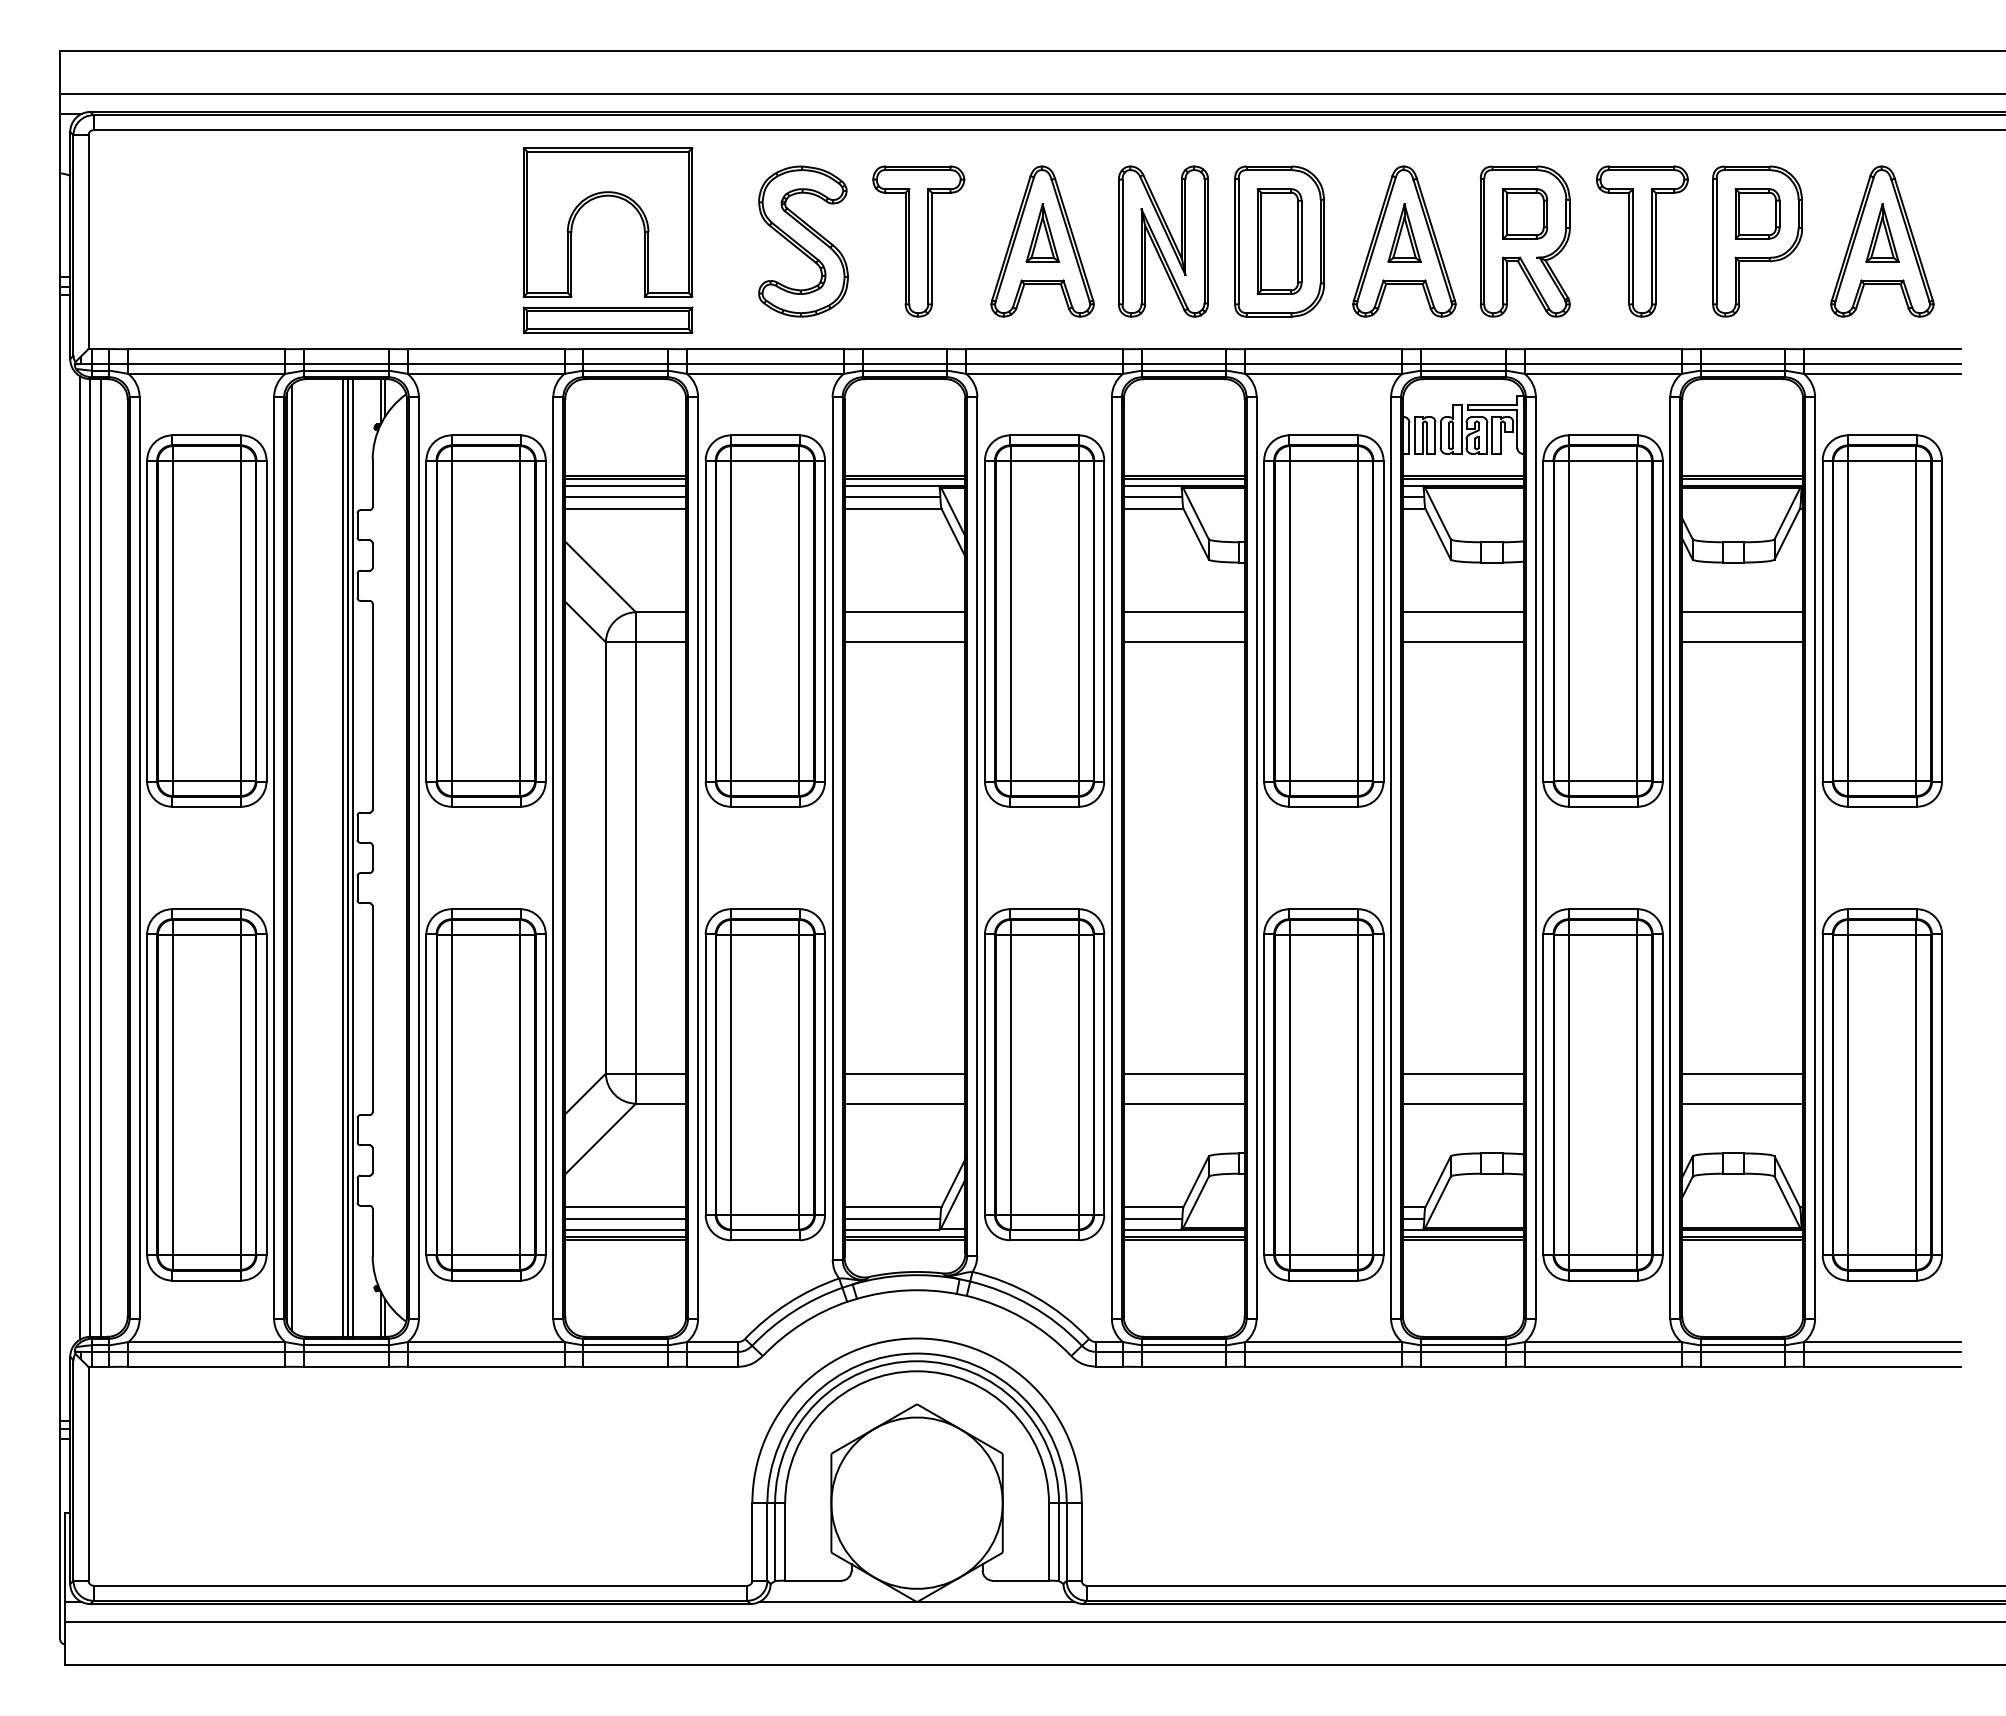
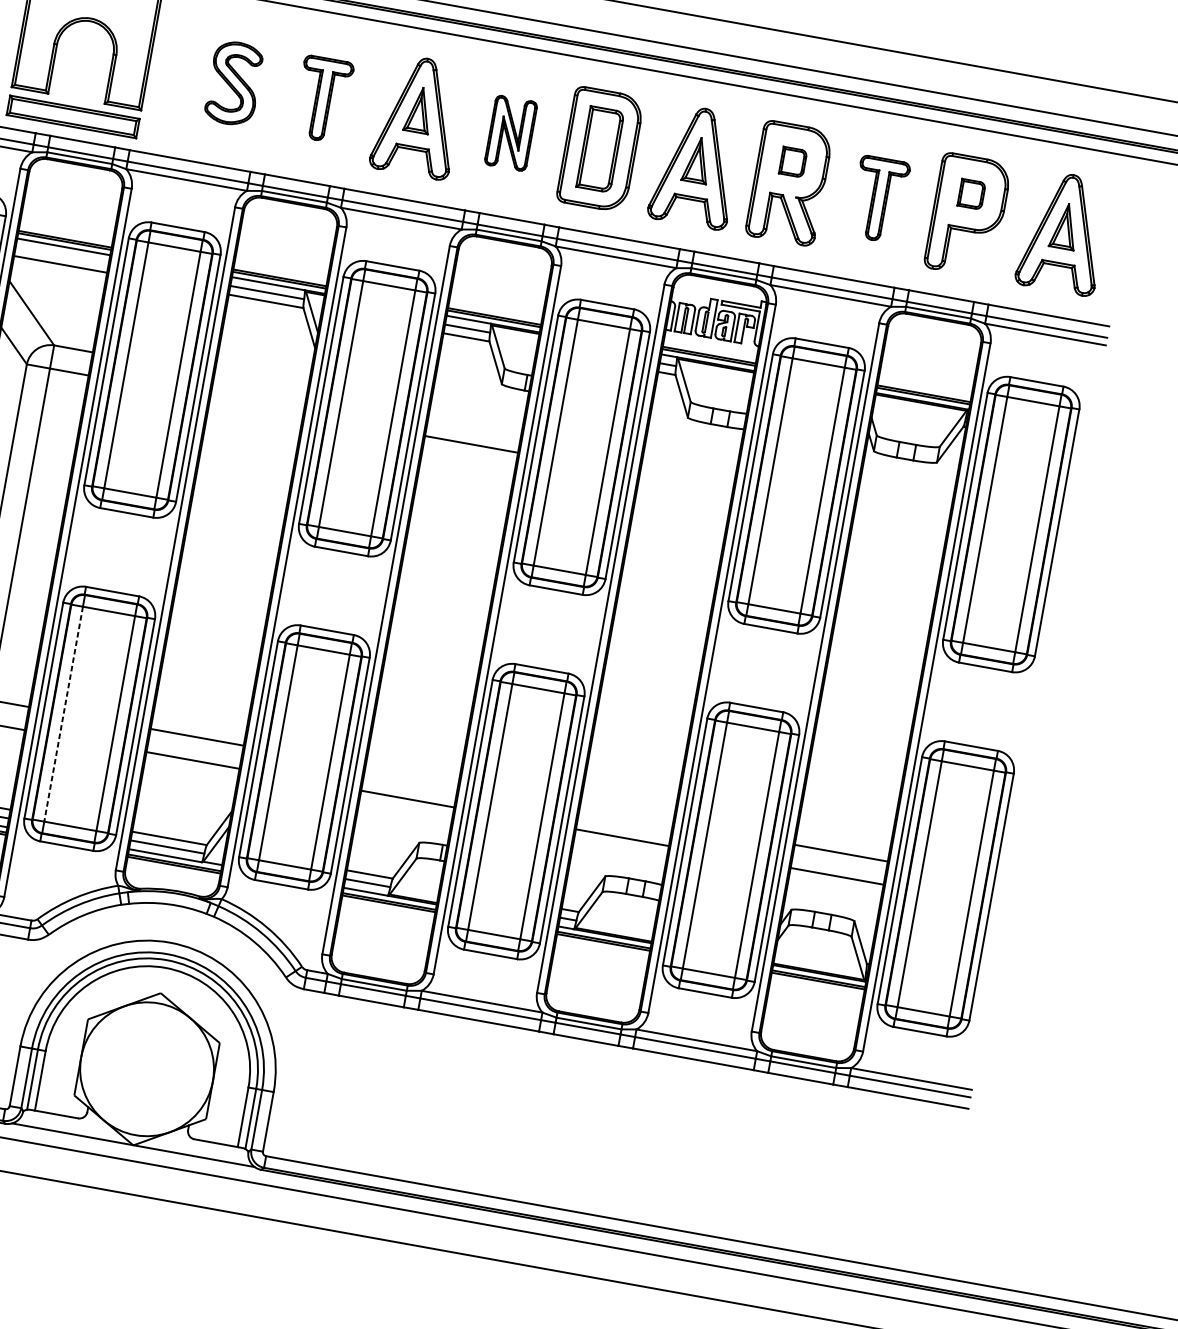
part: (1525, 213) -> (793, 161), size x0.7
part: (1757, 213) -> (971, 193), size x0.7
part: (803, 241) -> (234, 83), size x0.7
part: (918, 241) -> (322, 99), size x0.7
part: (1163, 241) -> (511, 133), size x0.6
part: (1642, 241) -> (879, 199), size x0.7
line: (625, 497) -> (62, 255), removed
line: (904, 612) -> (260, 382), removed
line: (1183, 612) -> (475, 421), removed
line: (1463, 612) -> (690, 460), removed
line: (1742, 612) -> (904, 498), removed
line: (904, 642) -> (256, 405), removed
line: (1463, 642) -> (686, 483), removed
line: (1742, 642) -> (900, 521), removed
line: (1183, 1073) -> (411, 775), removed
line: (1463, 1073) -> (626, 814), removed
line: (731, 1074) -> (63, 714), solid -> dashed

